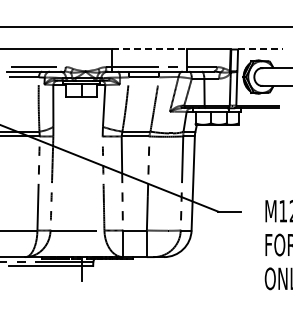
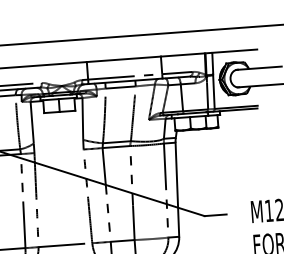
line: (149, 49) -> (123, 59), dashed -> solid
line: (260, 49) -> (234, 51), dashed -> solid

